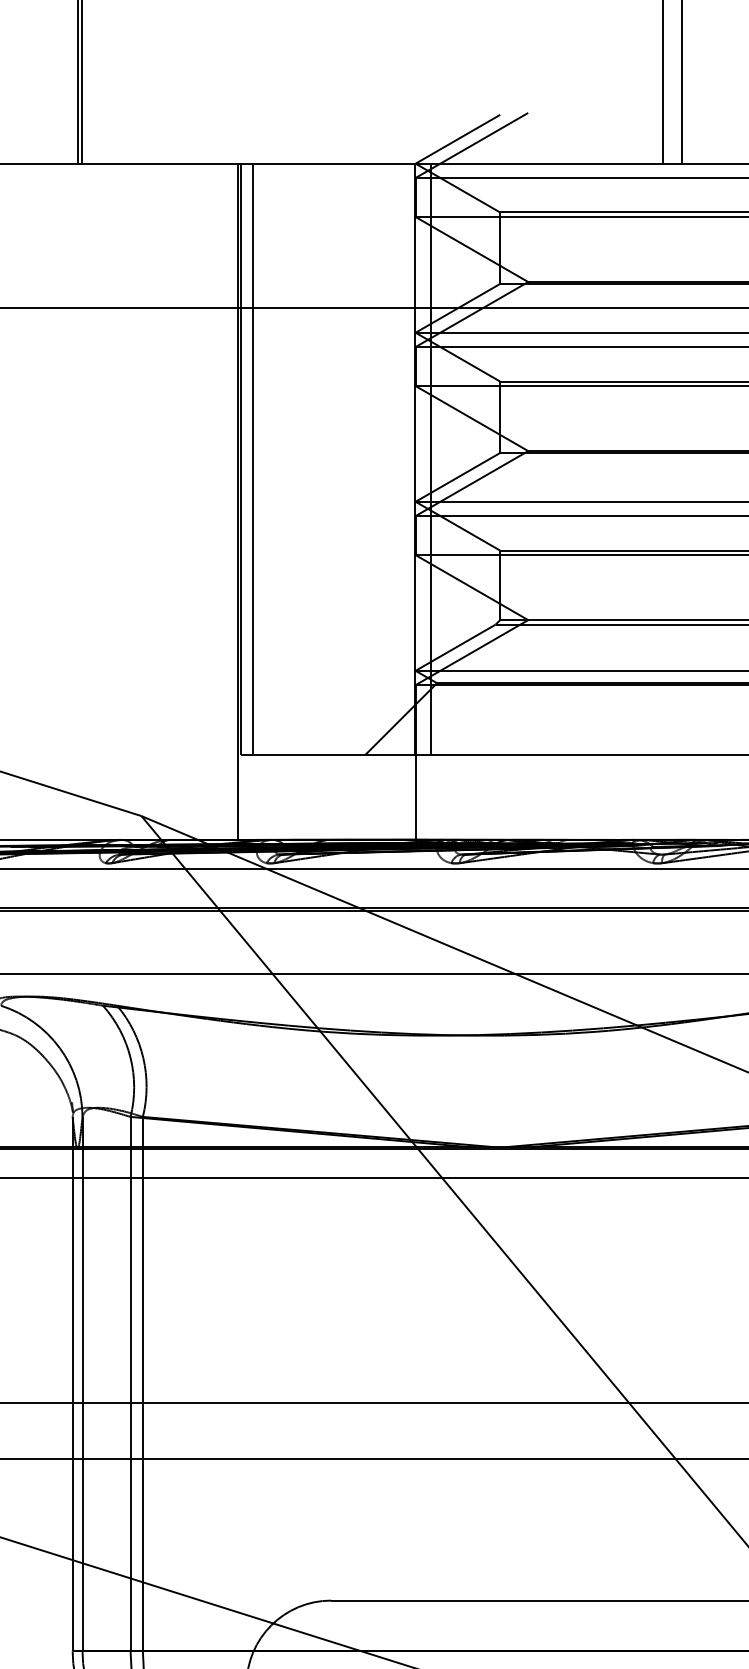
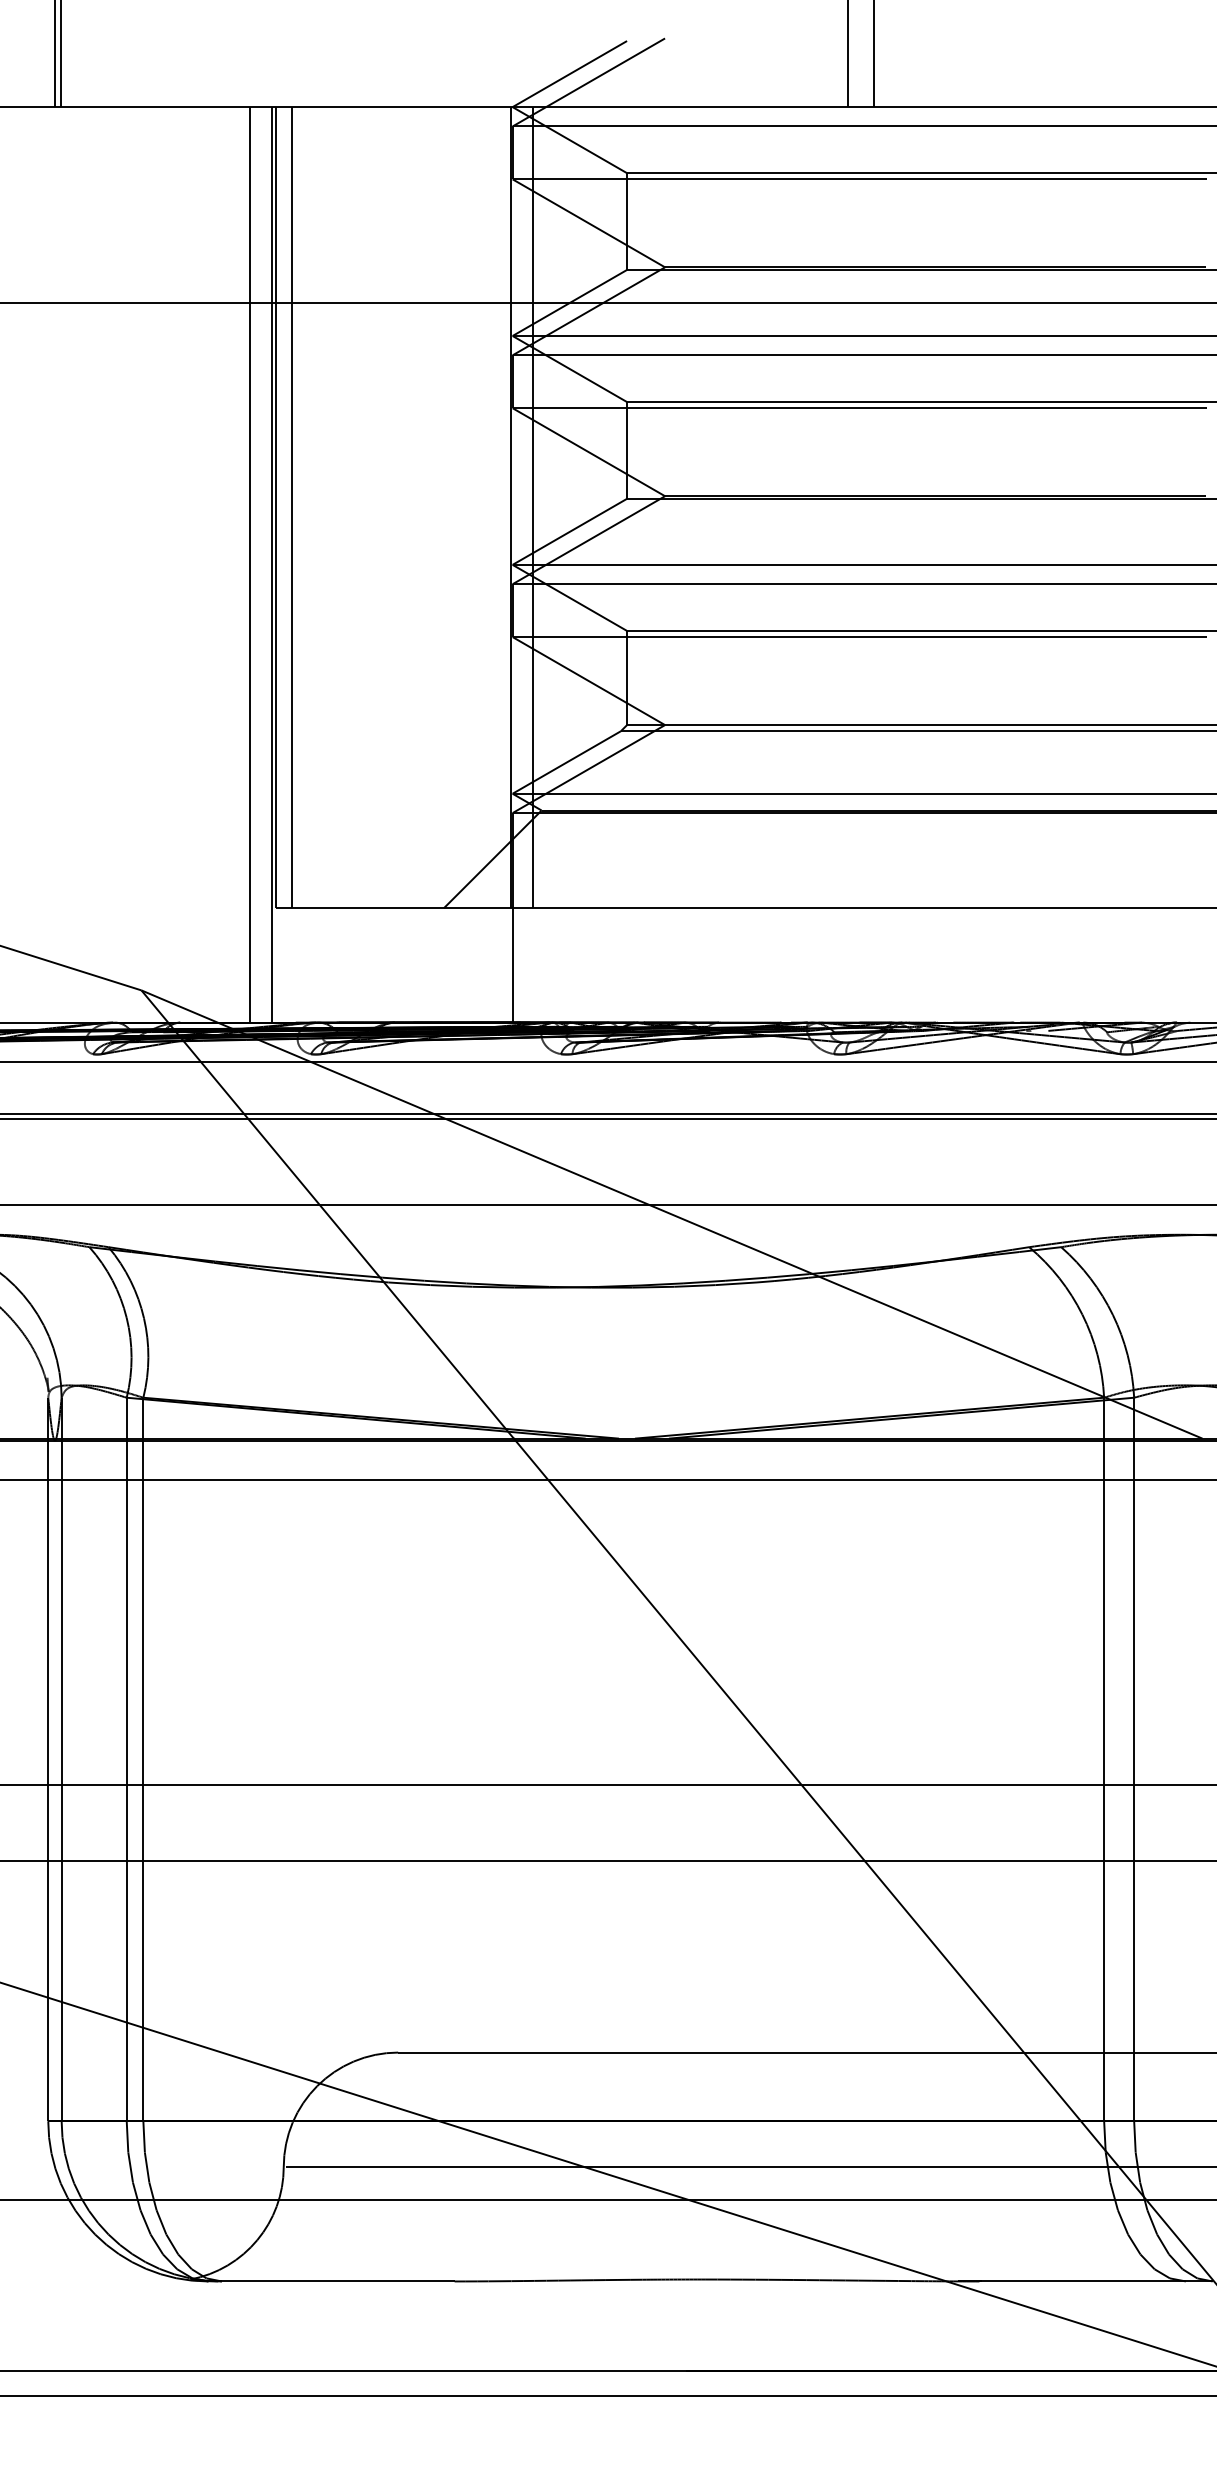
line: (222, 501) -> (250, 564), added

